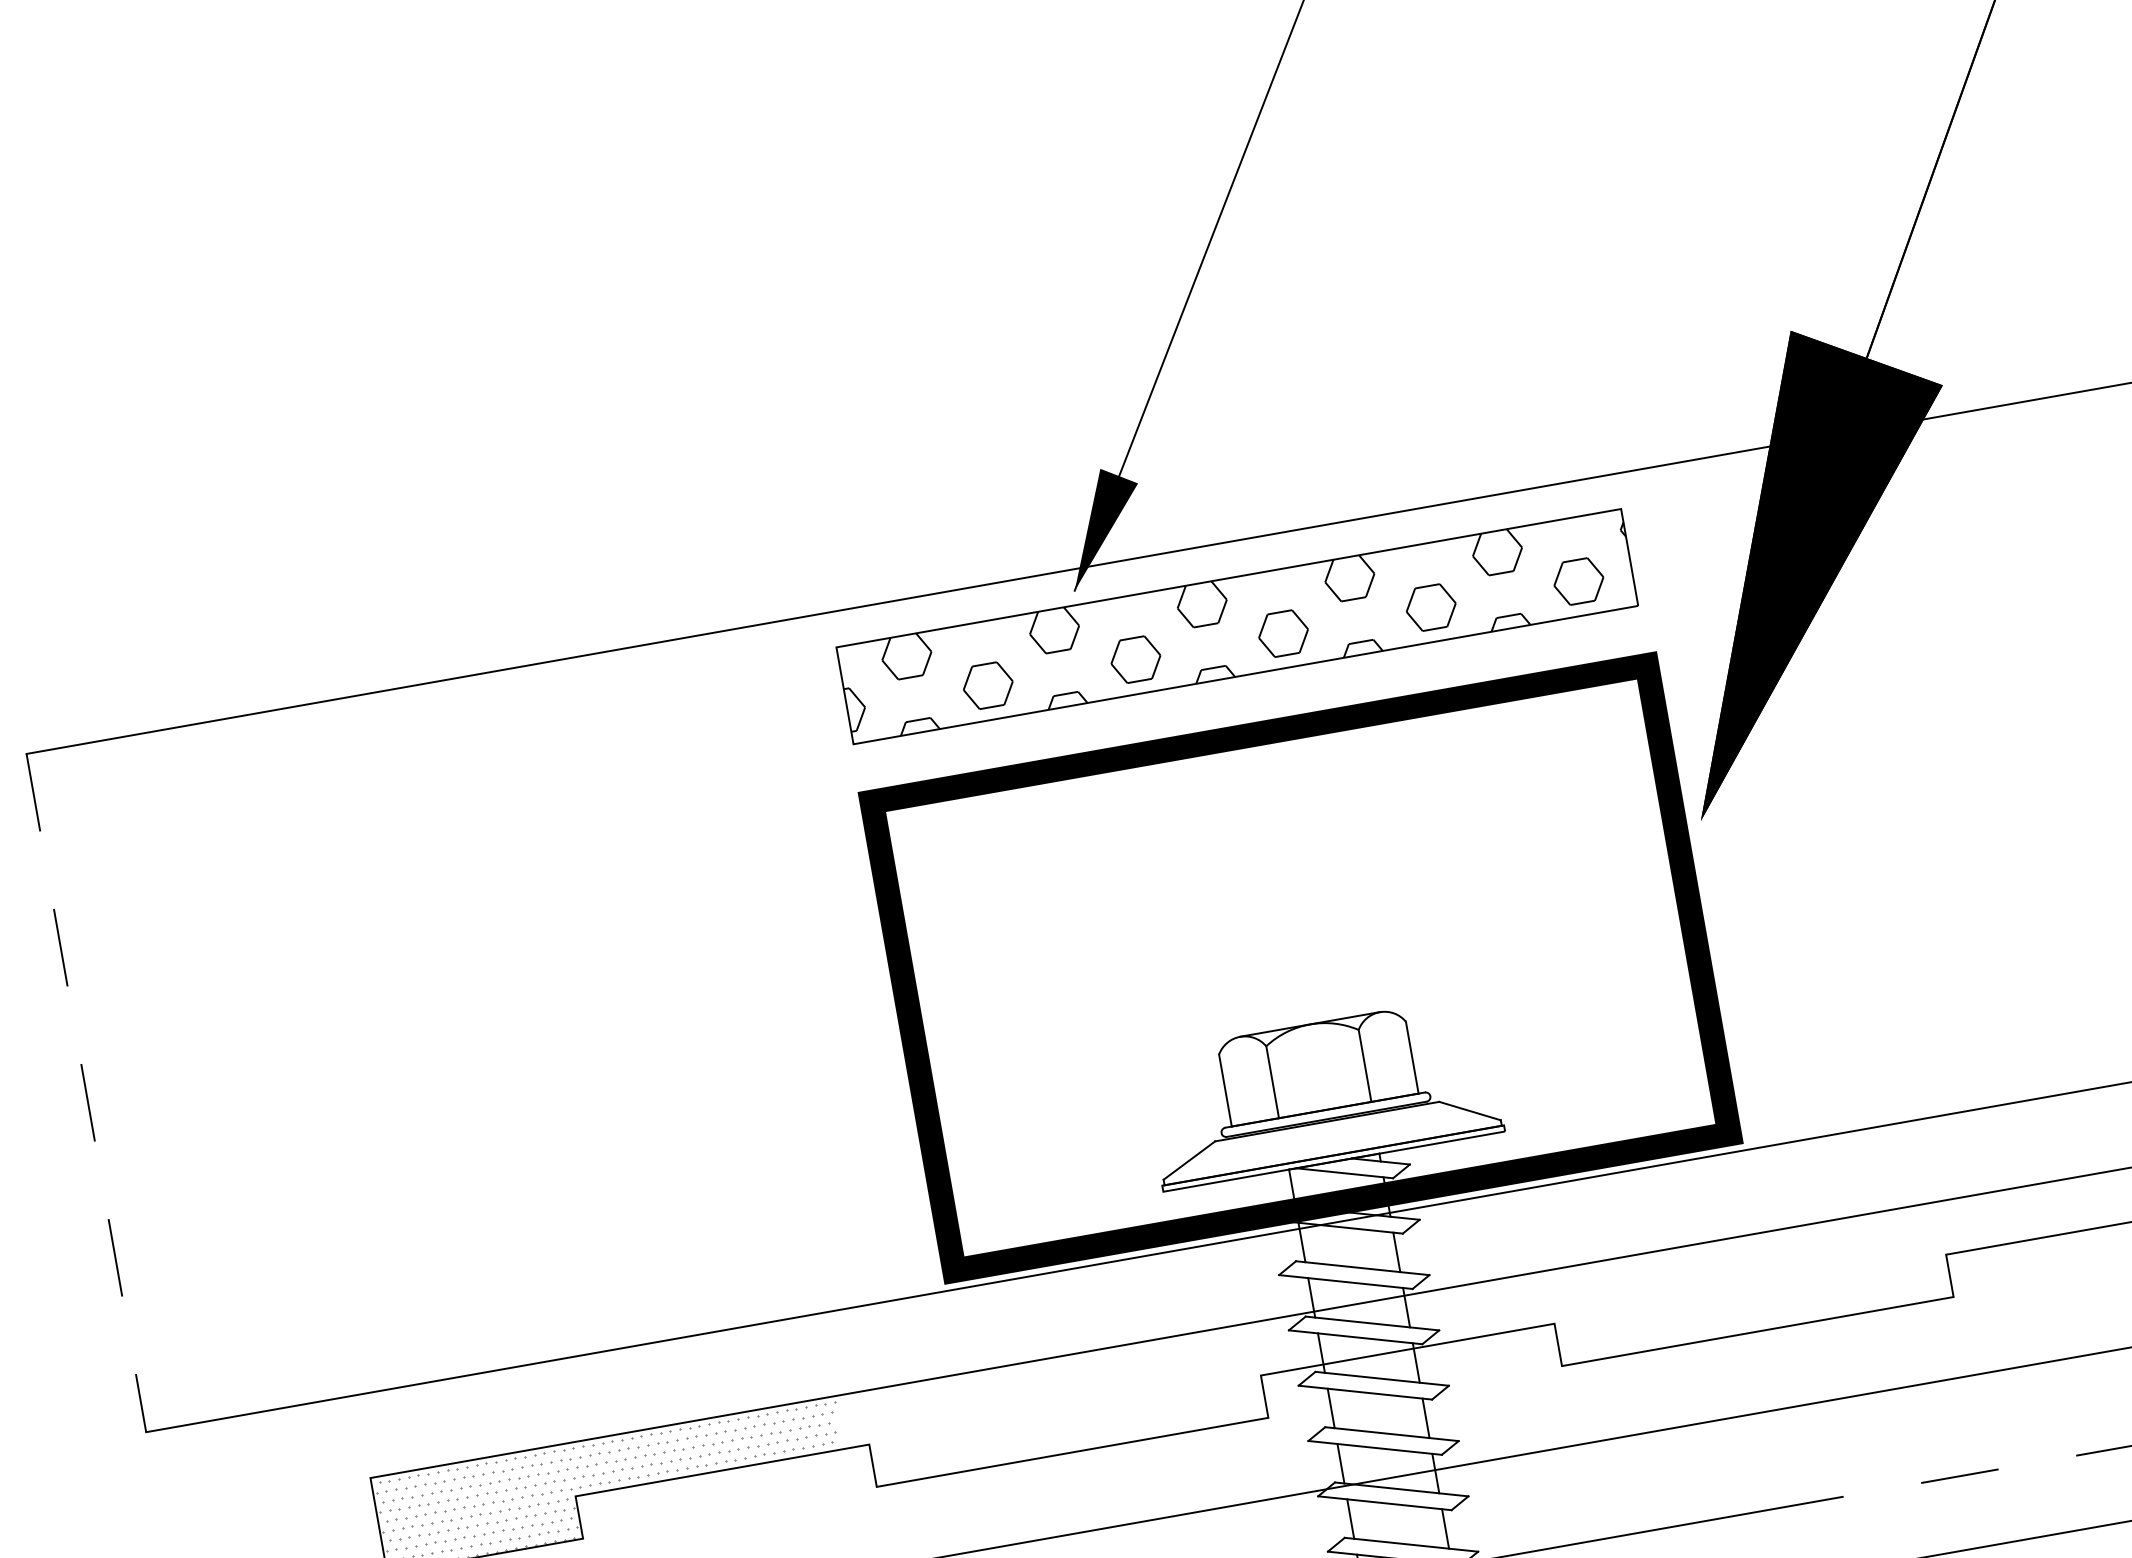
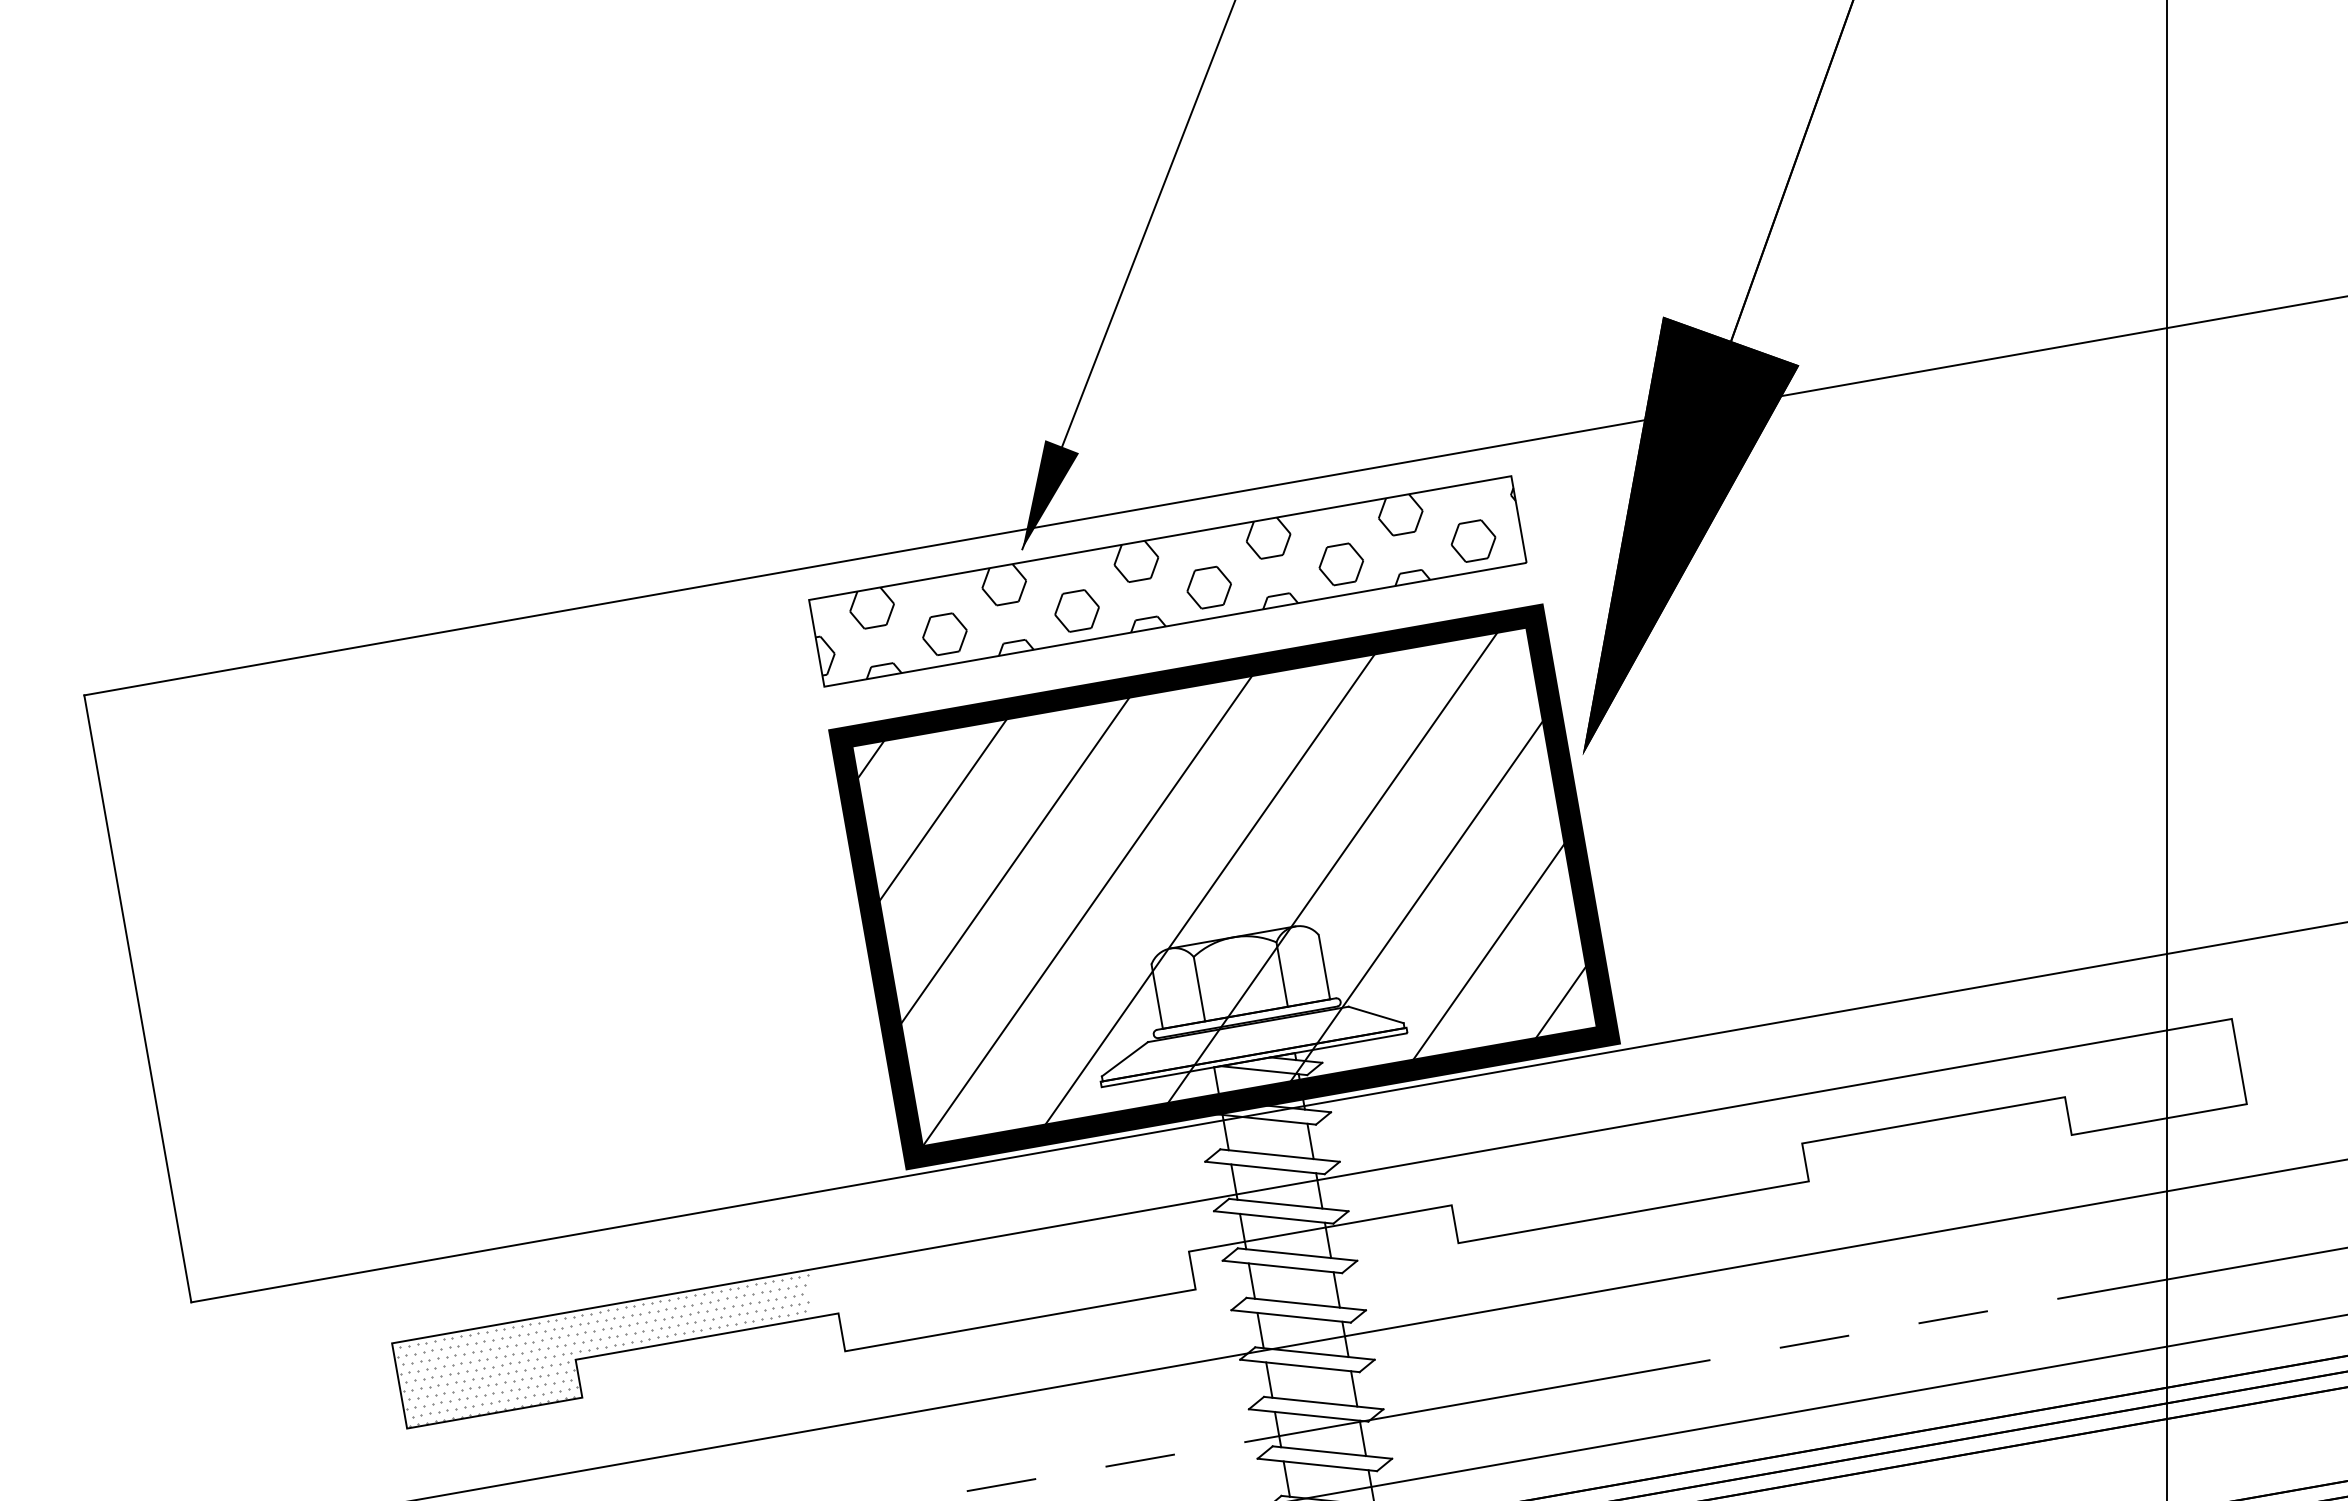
hatch: (1297, 970) -> (1221, 889), added
line: (86, 1093) -> (137, 999), dashed -> solid

